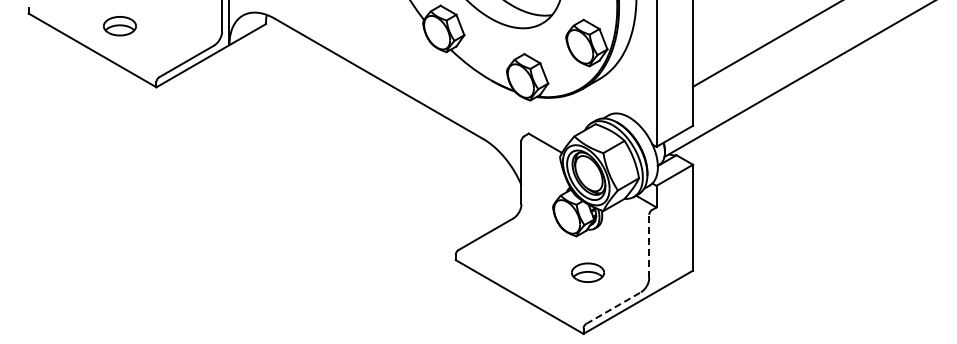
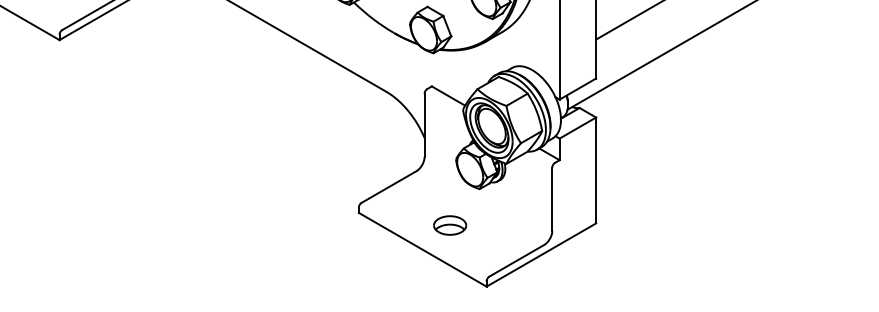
line: (649, 246) -> (552, 199), dashed -> solid
part: (587, 272) -> (449, 225), moved
line: (613, 308) -> (516, 261), dashed -> solid

